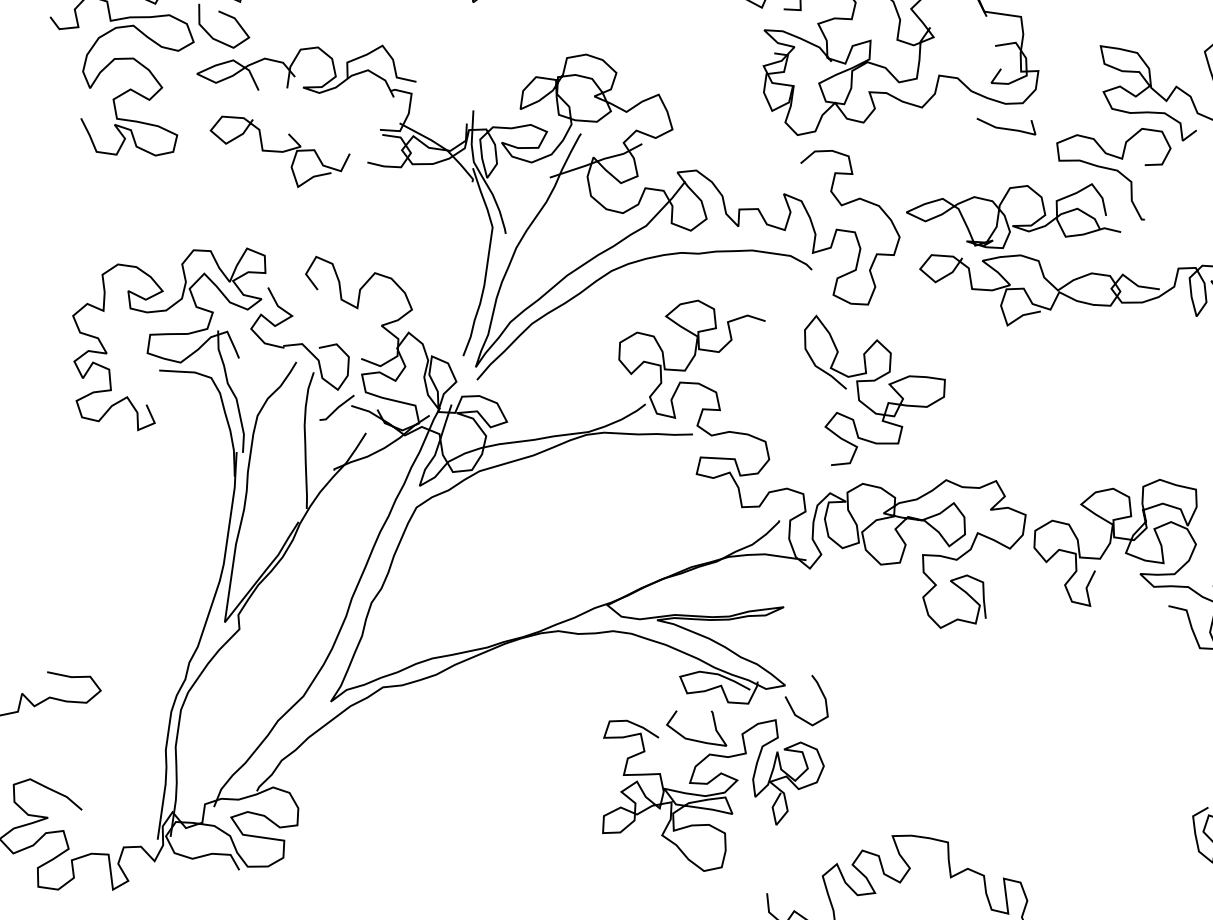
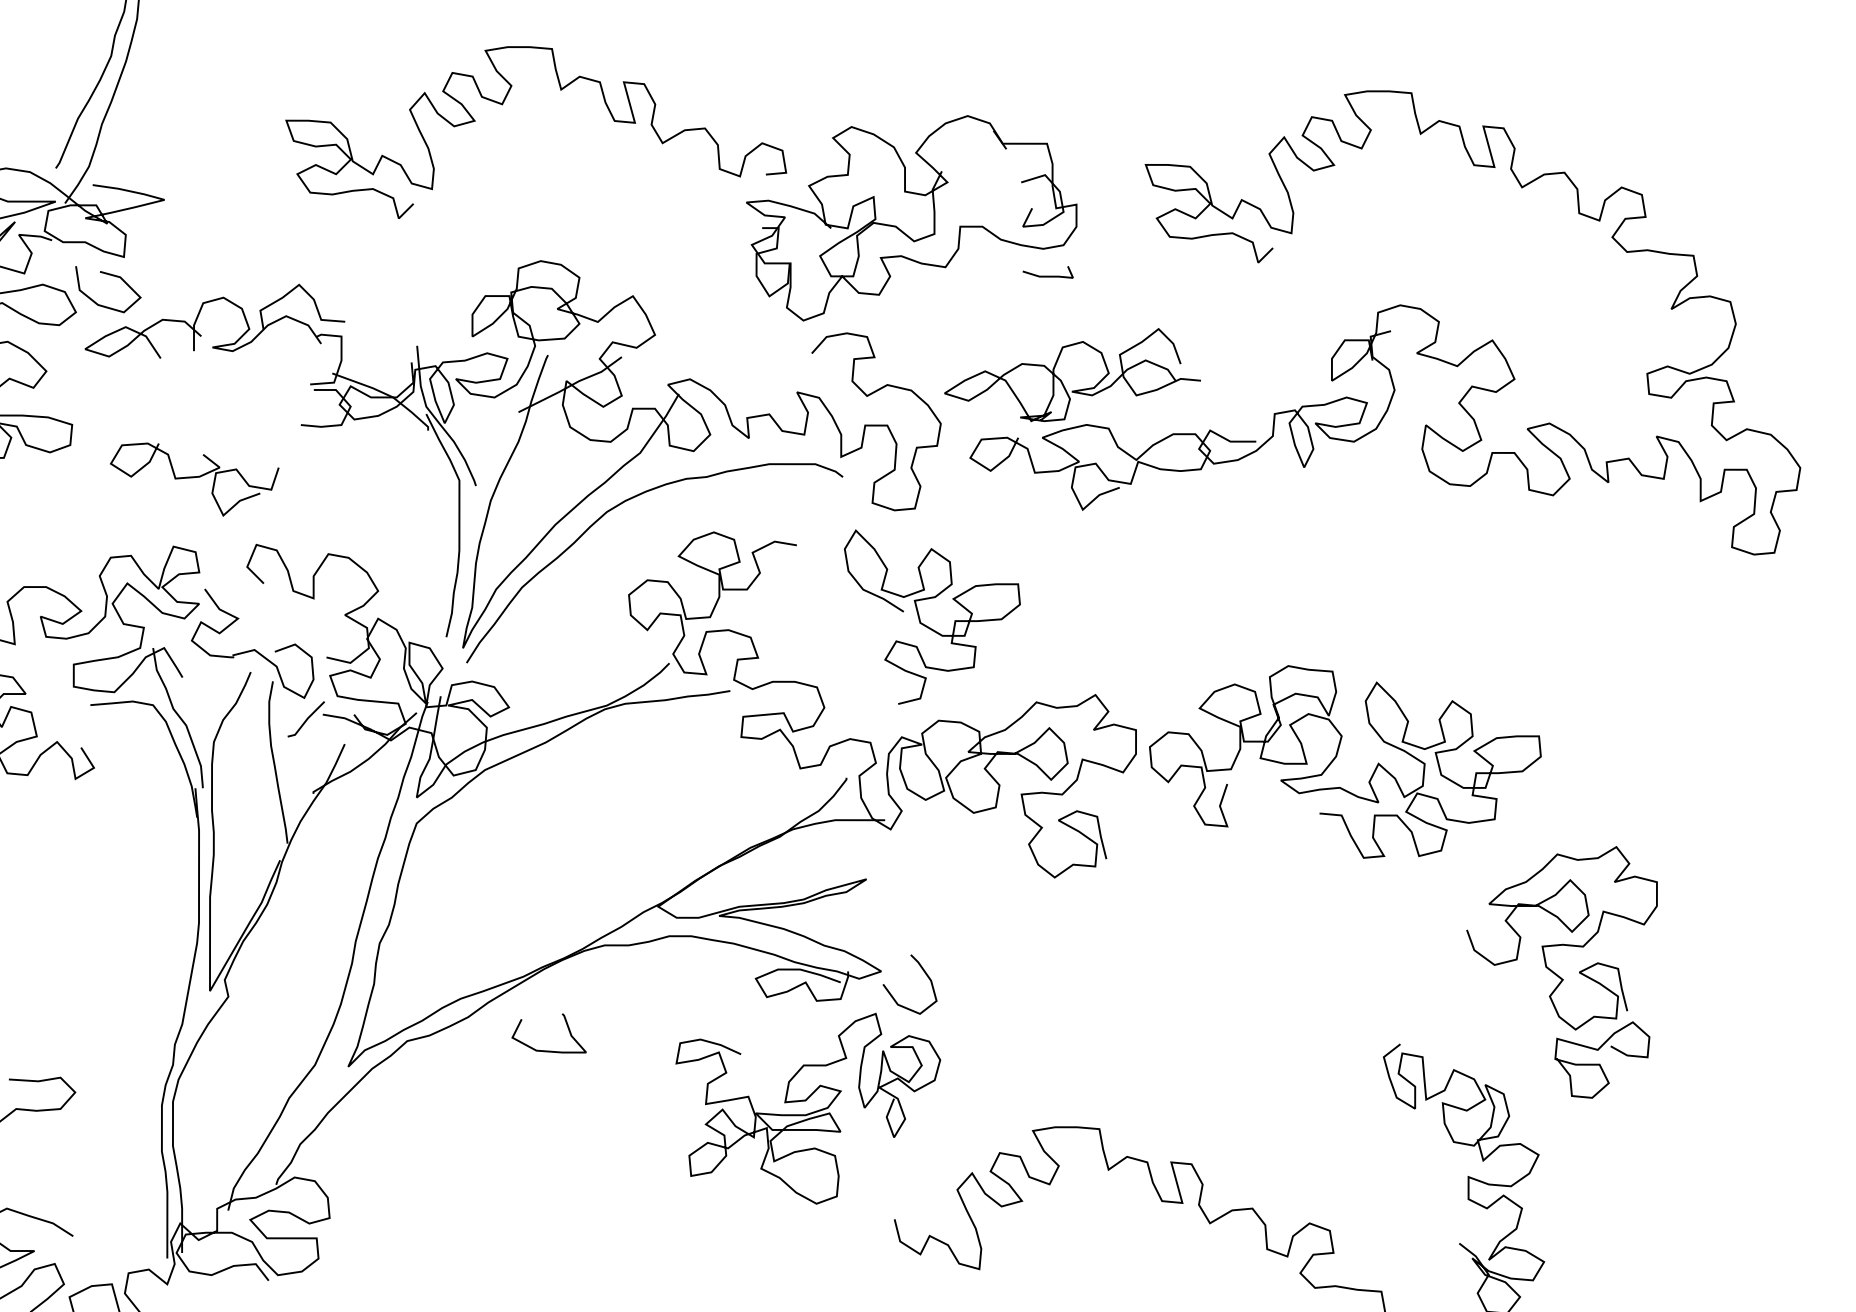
part: (1006, 124) -> (1047, 272), size x0.7
part: (278, 153) -> (194, 479), moved
part: (1110, 169) -> (1177, 308), removed
part: (695, 739) -> (548, 1050), moved

